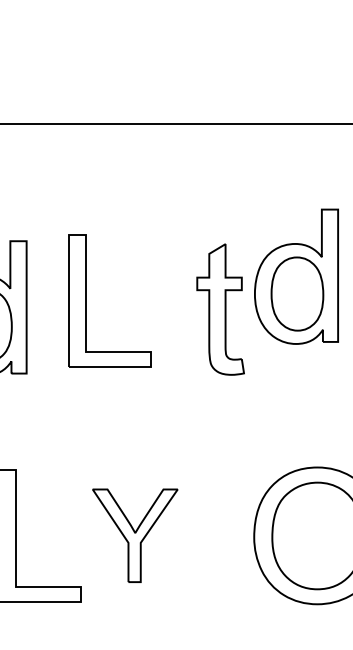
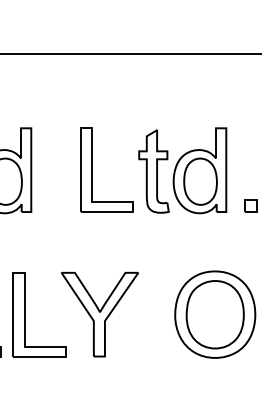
part: (295, 276) -> (199, 170), moved
part: (87, 300) -> (92, 169), moved
part: (134, 535) -> (99, 314), size x1.43

